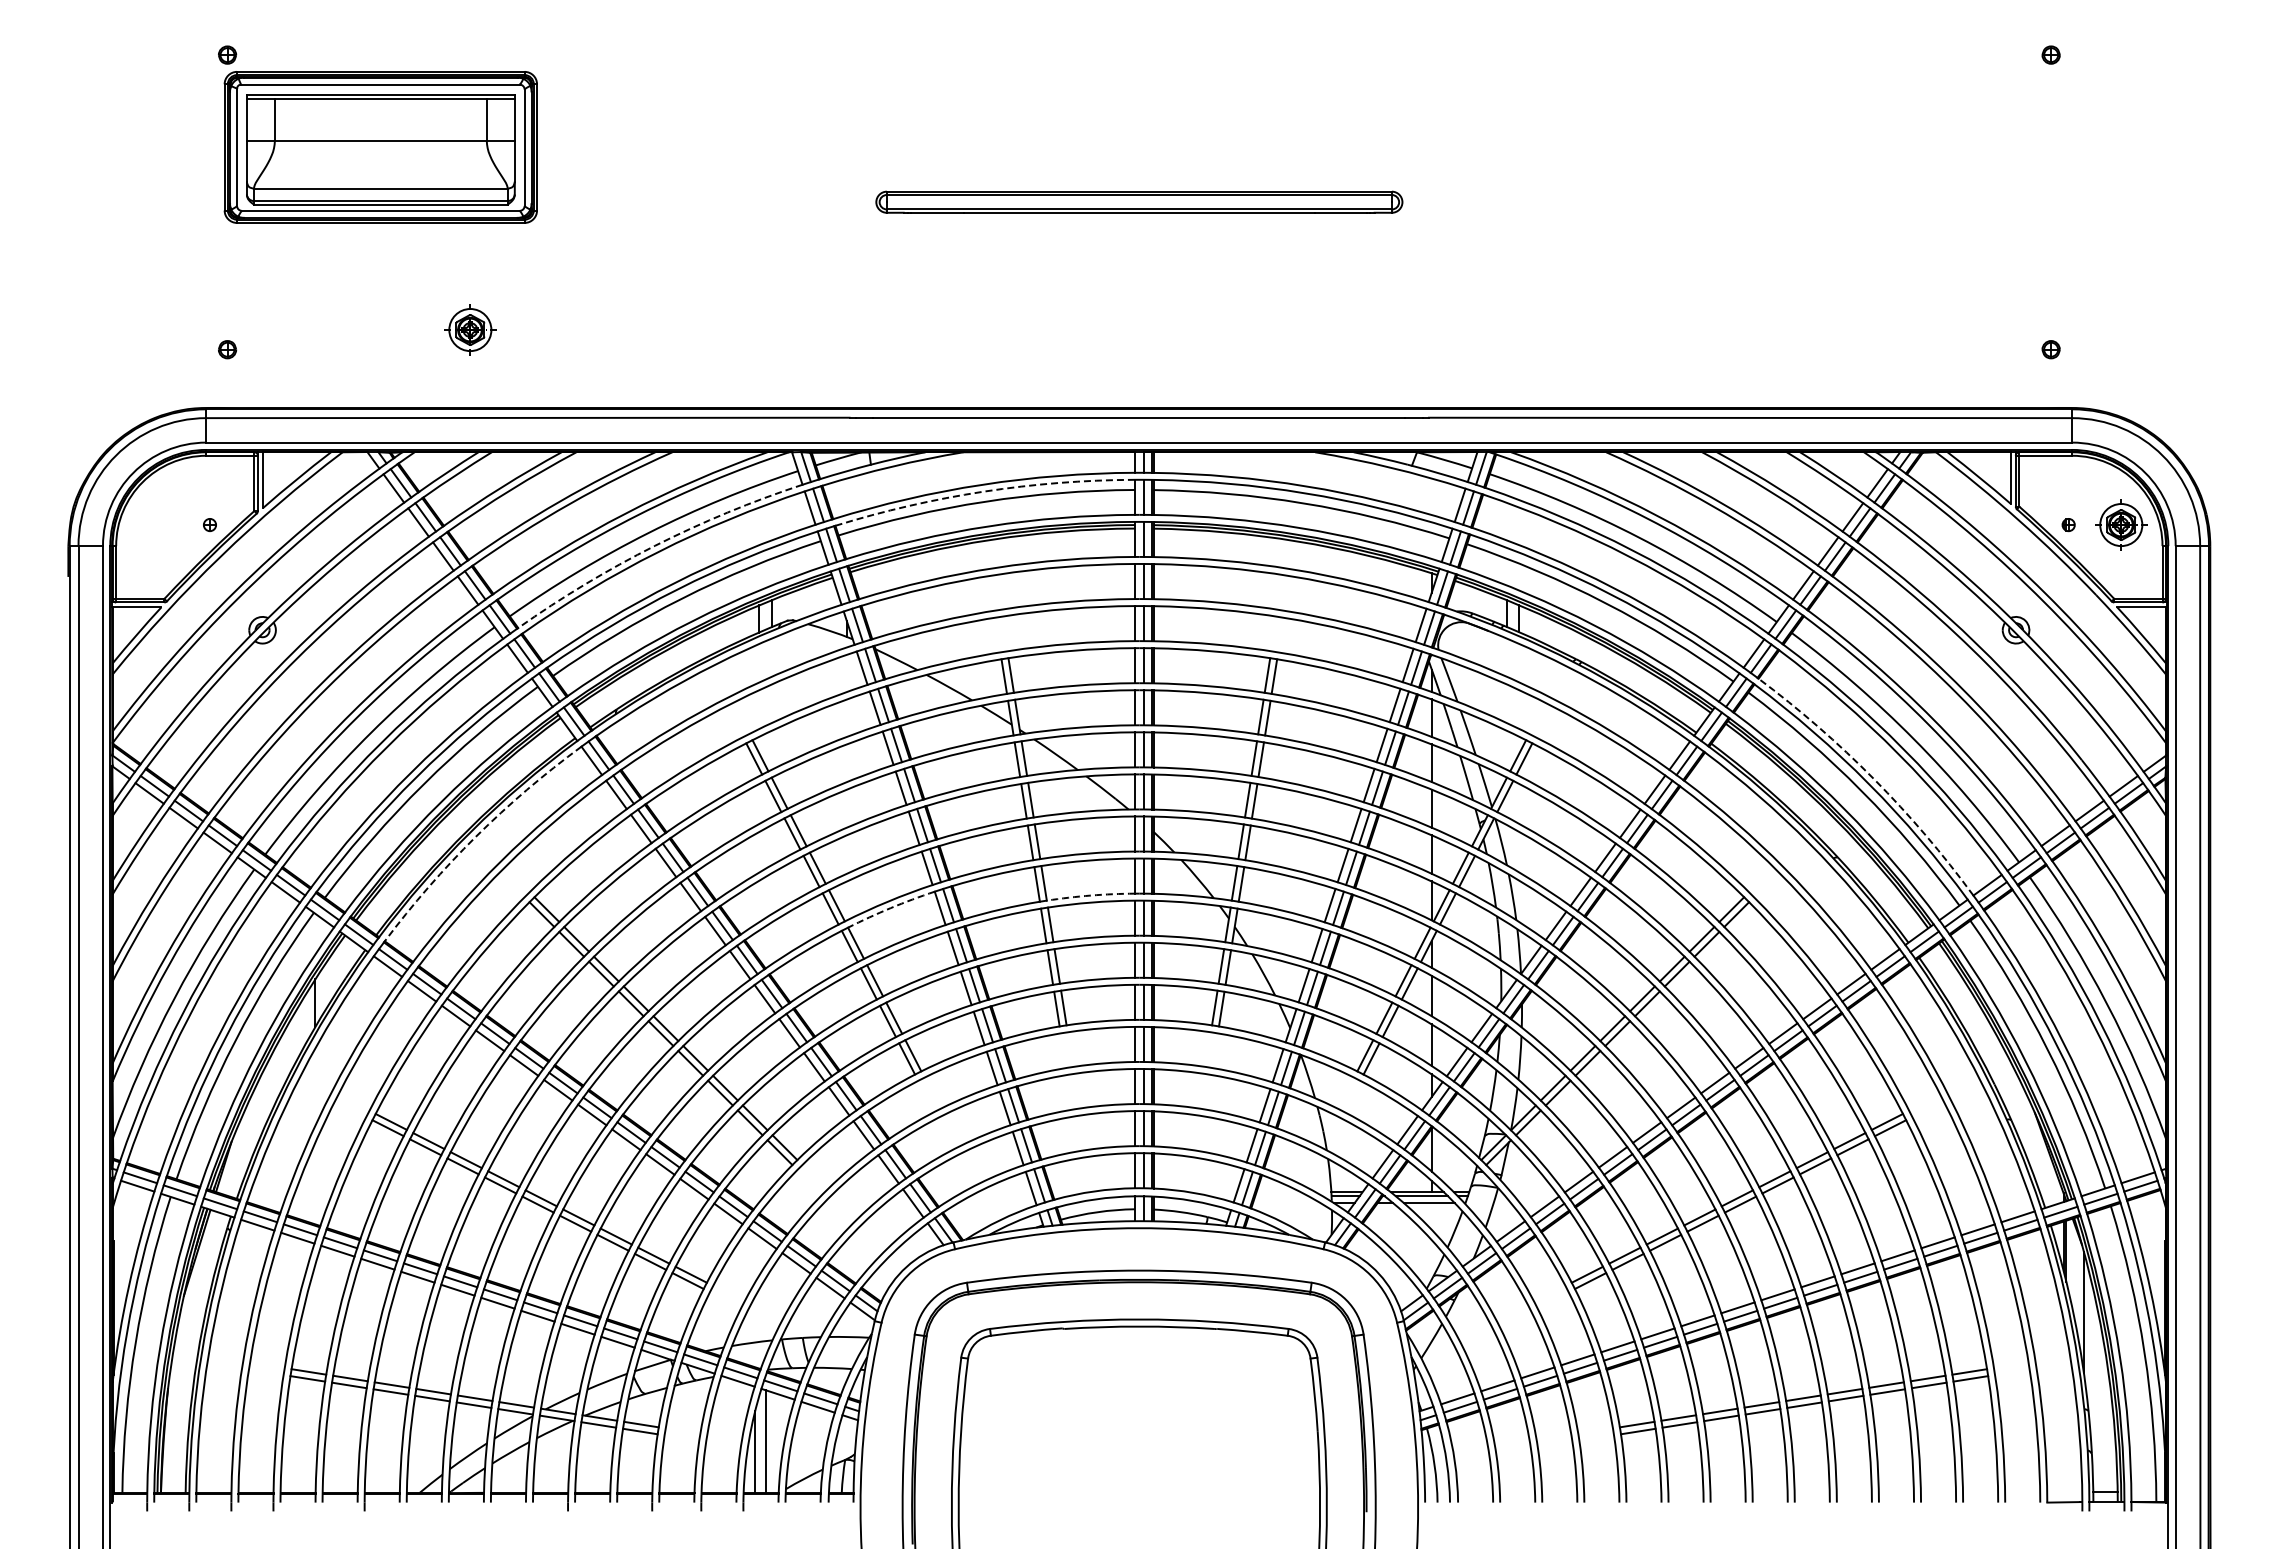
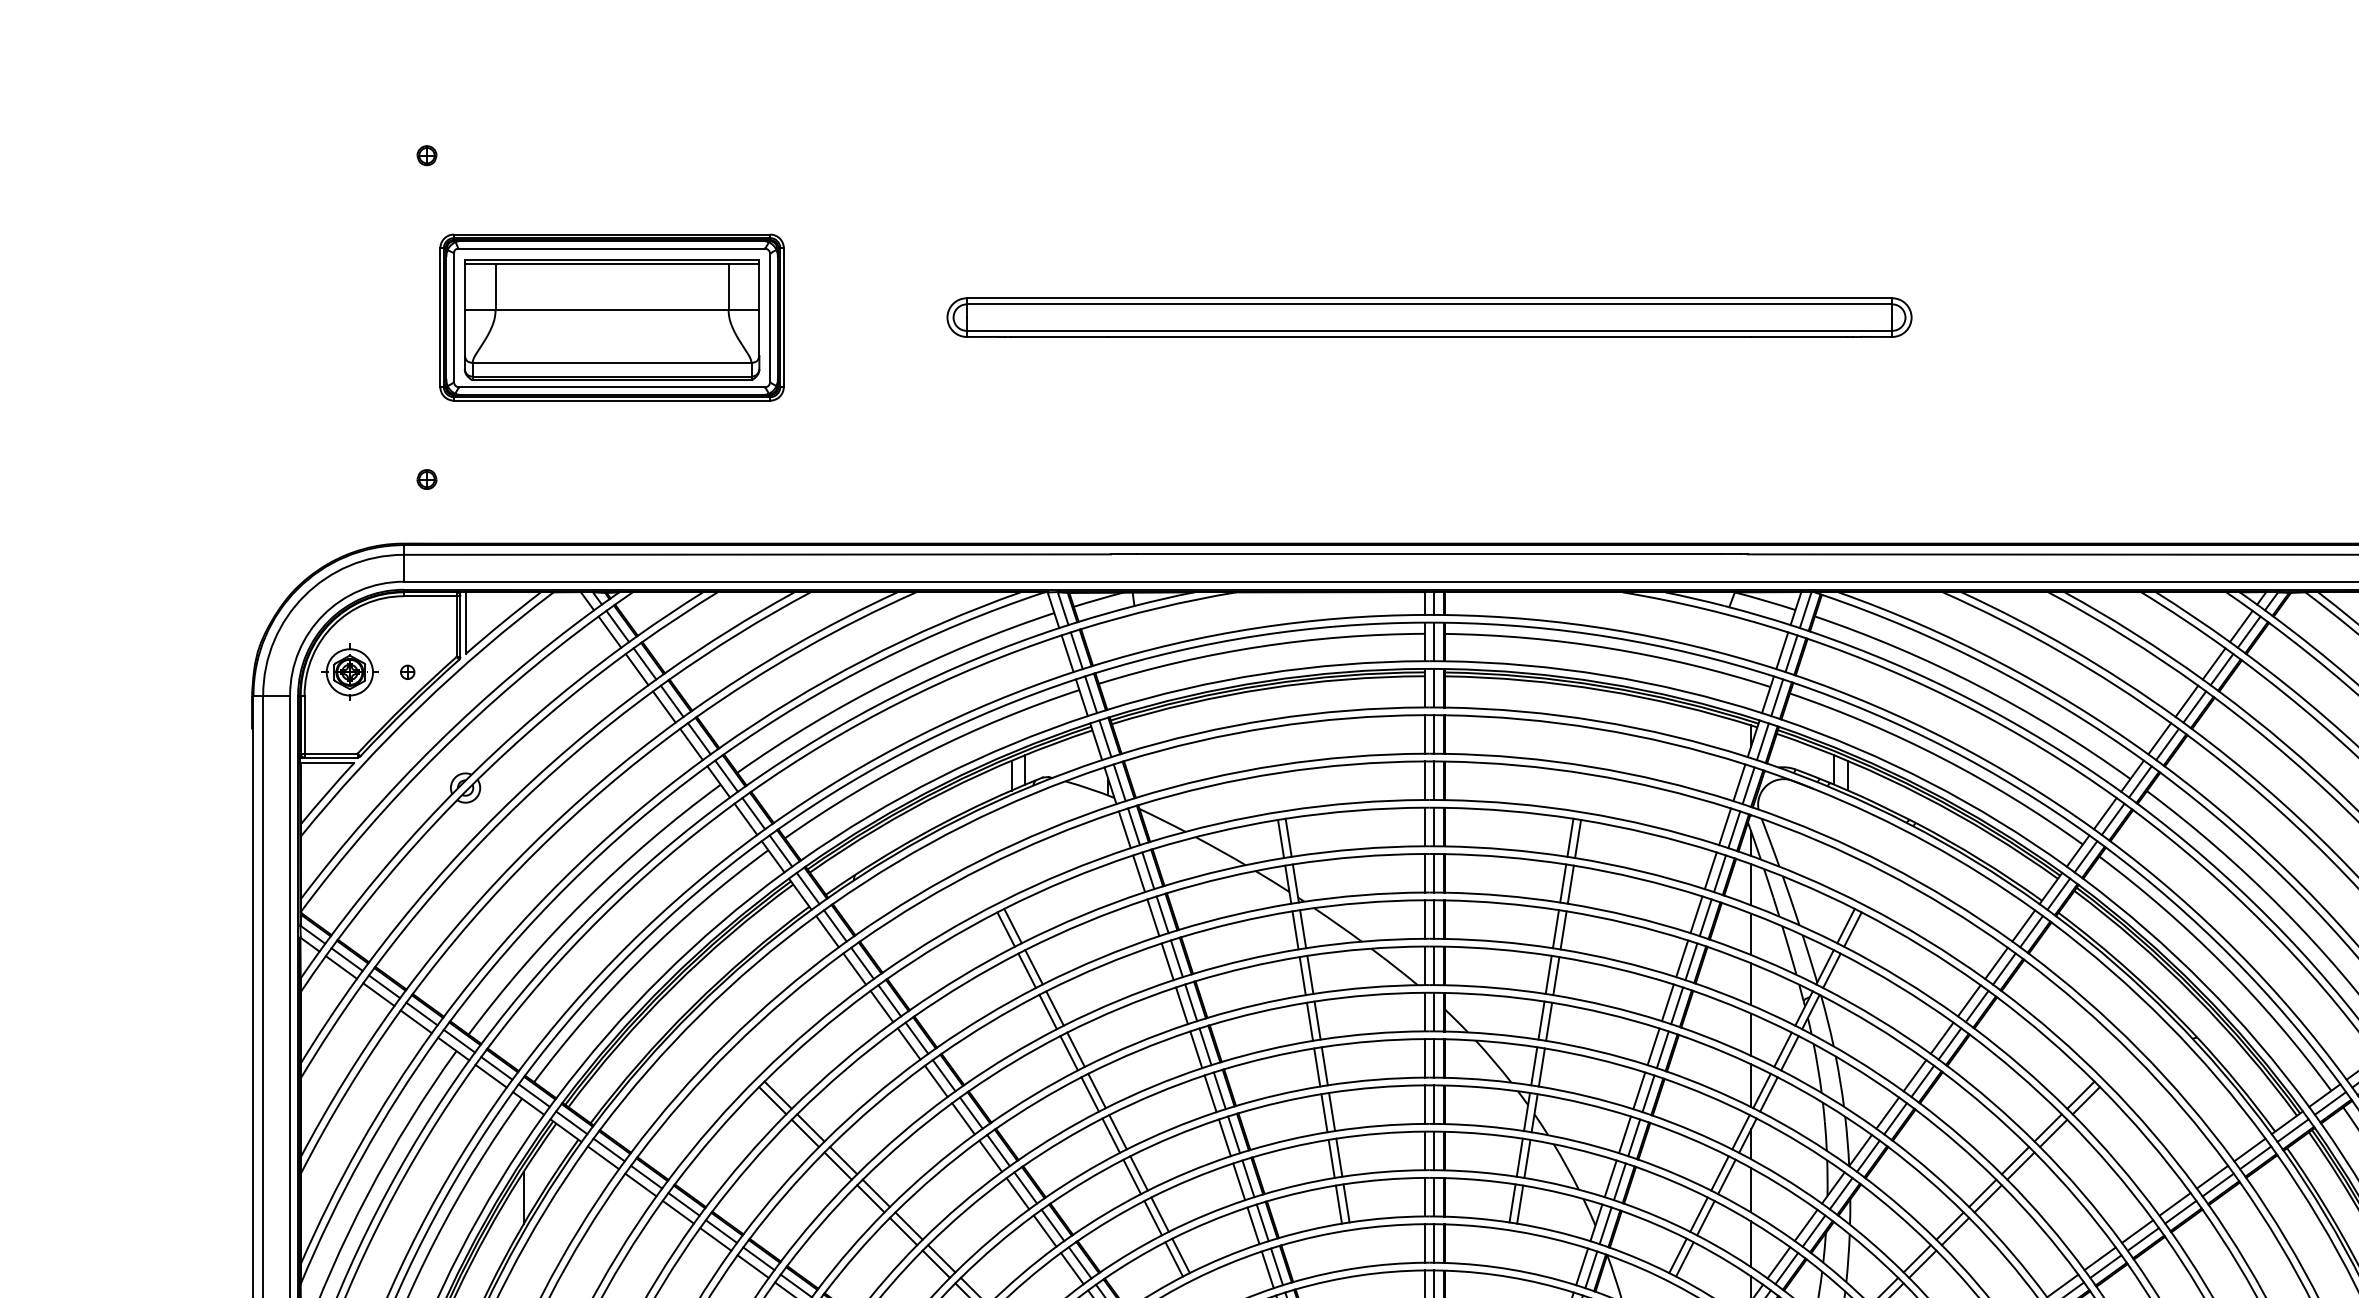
part: (380, 147) -> (611, 317), moved
part: (1139, 201) -> (1429, 316), size x1.67
part: (470, 329) -> (350, 671), moved
arc: (983, 491) -> (1258, 635), dashed -> solid
arc: (655, 545) -> (897, 694), dashed -> solid
arc: (1874, 779) -> (2237, 952), dashed -> solid
arc: (475, 836) -> (699, 1014), dashed -> solid
arc: (1090, 895) -> (1375, 1079), dashed -> solid
arc: (890, 908) -> (1155, 1093), dashed -> solid

